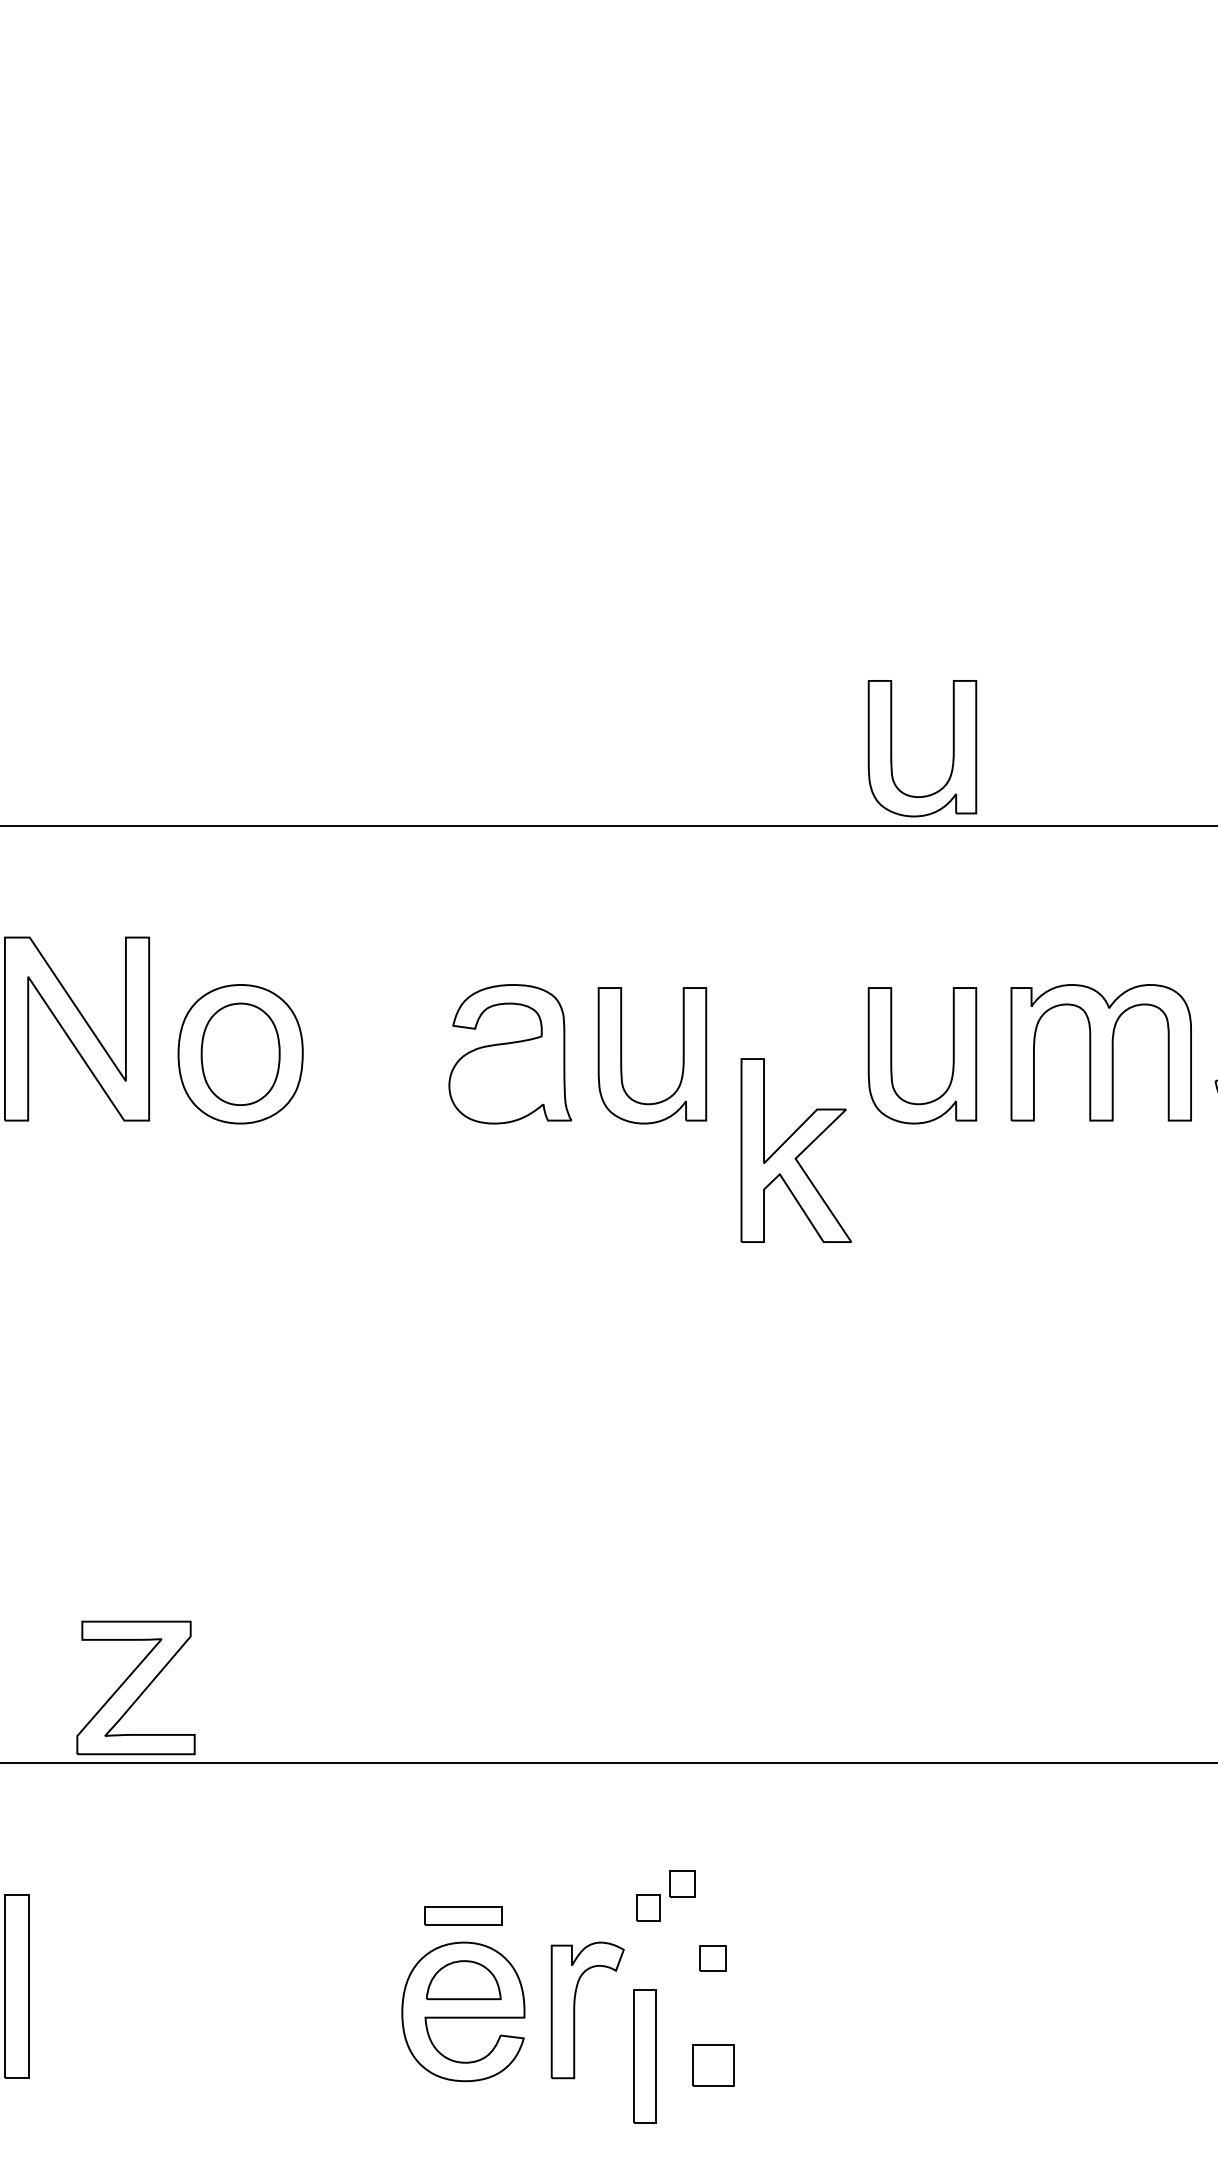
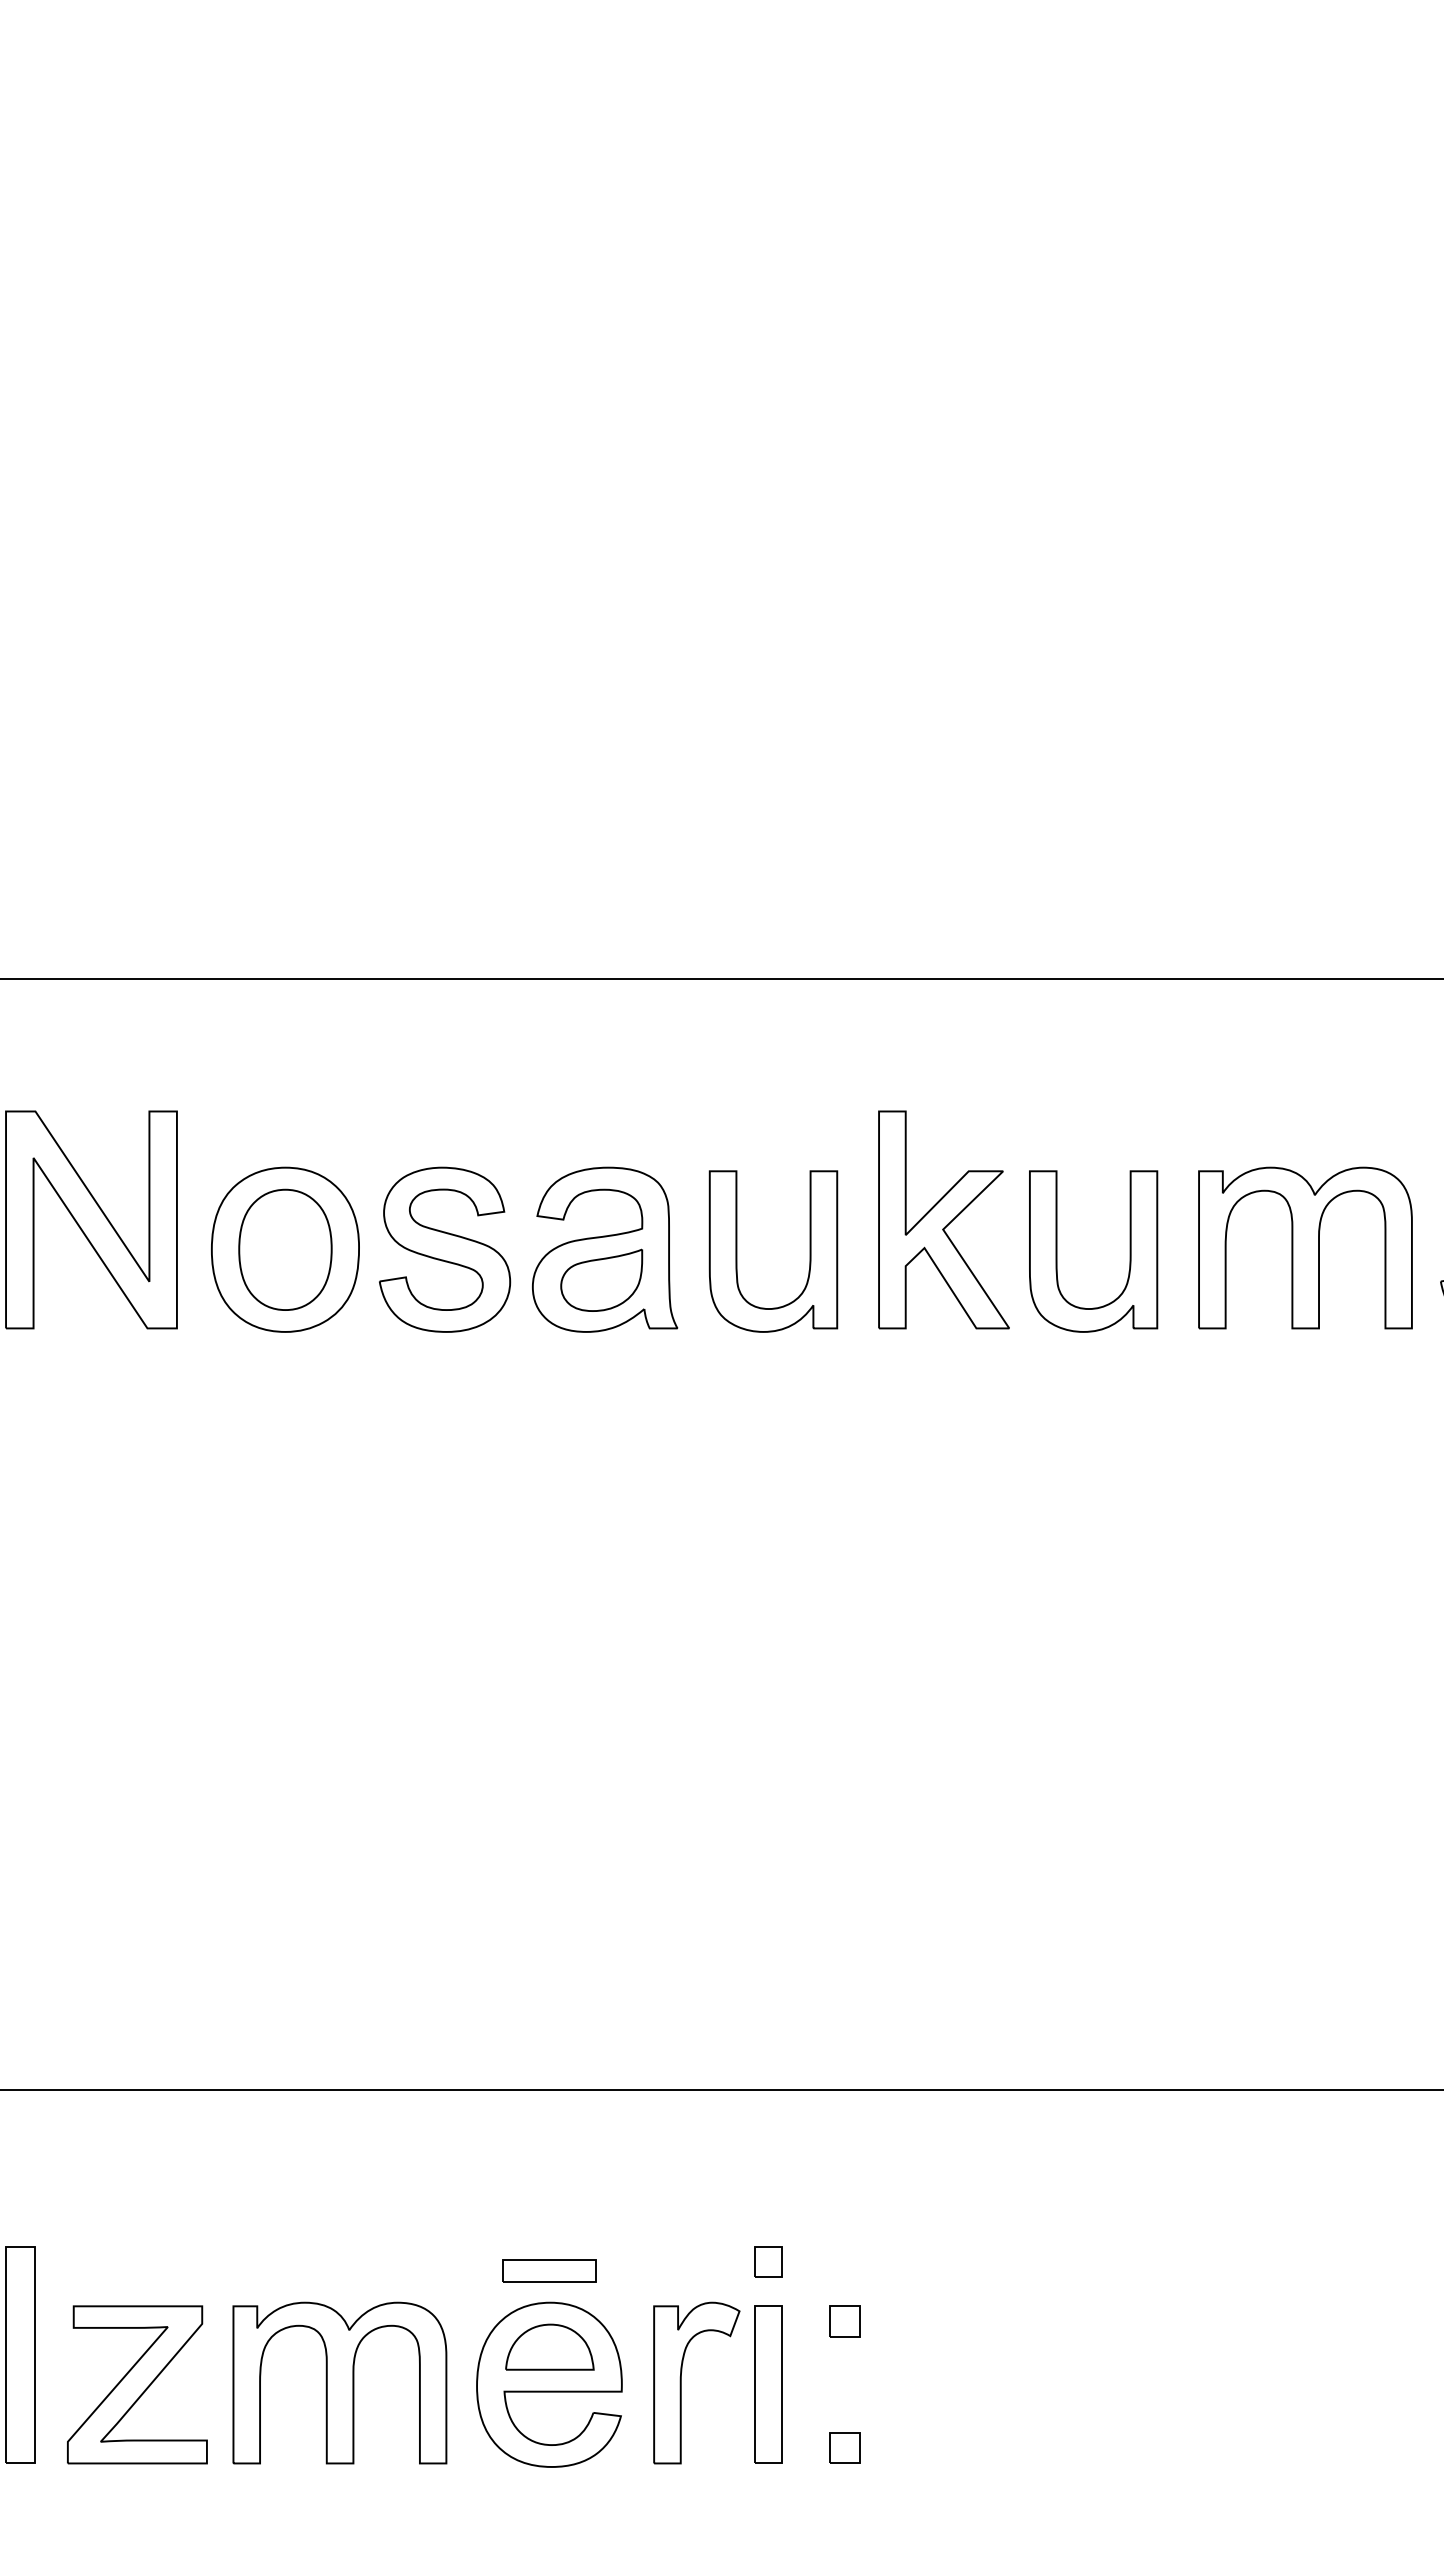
part: (892, 748) -> (1057, 887), removed
part: (375, 1054) -> (445, 1249), added
part: (507, 1079) -> (601, 1279), added
part: (795, 1150) -> (943, 1219), moved
part: (136, 1687) -> (137, 2384), moved
part: (681, 1884) -> (808, 2233), removed
part: (286, 2009) -> (339, 2382), added
part: (644, 2056) -> (768, 2384), moved
part: (712, 2064) -> (844, 2447), size x0.62

